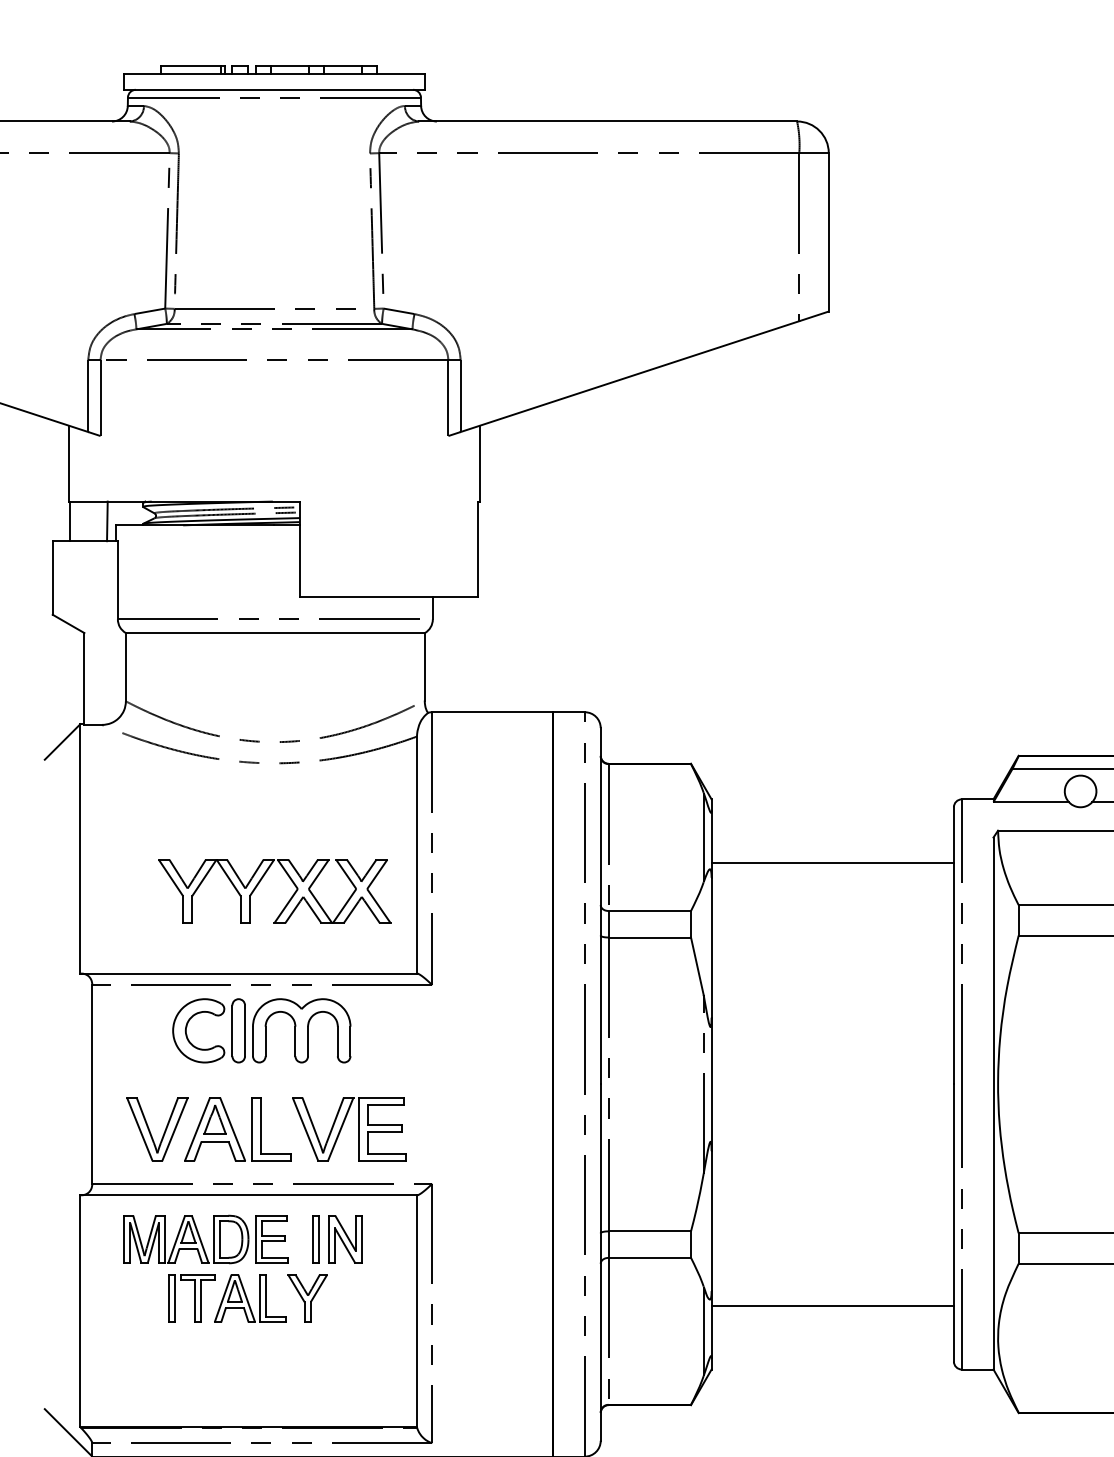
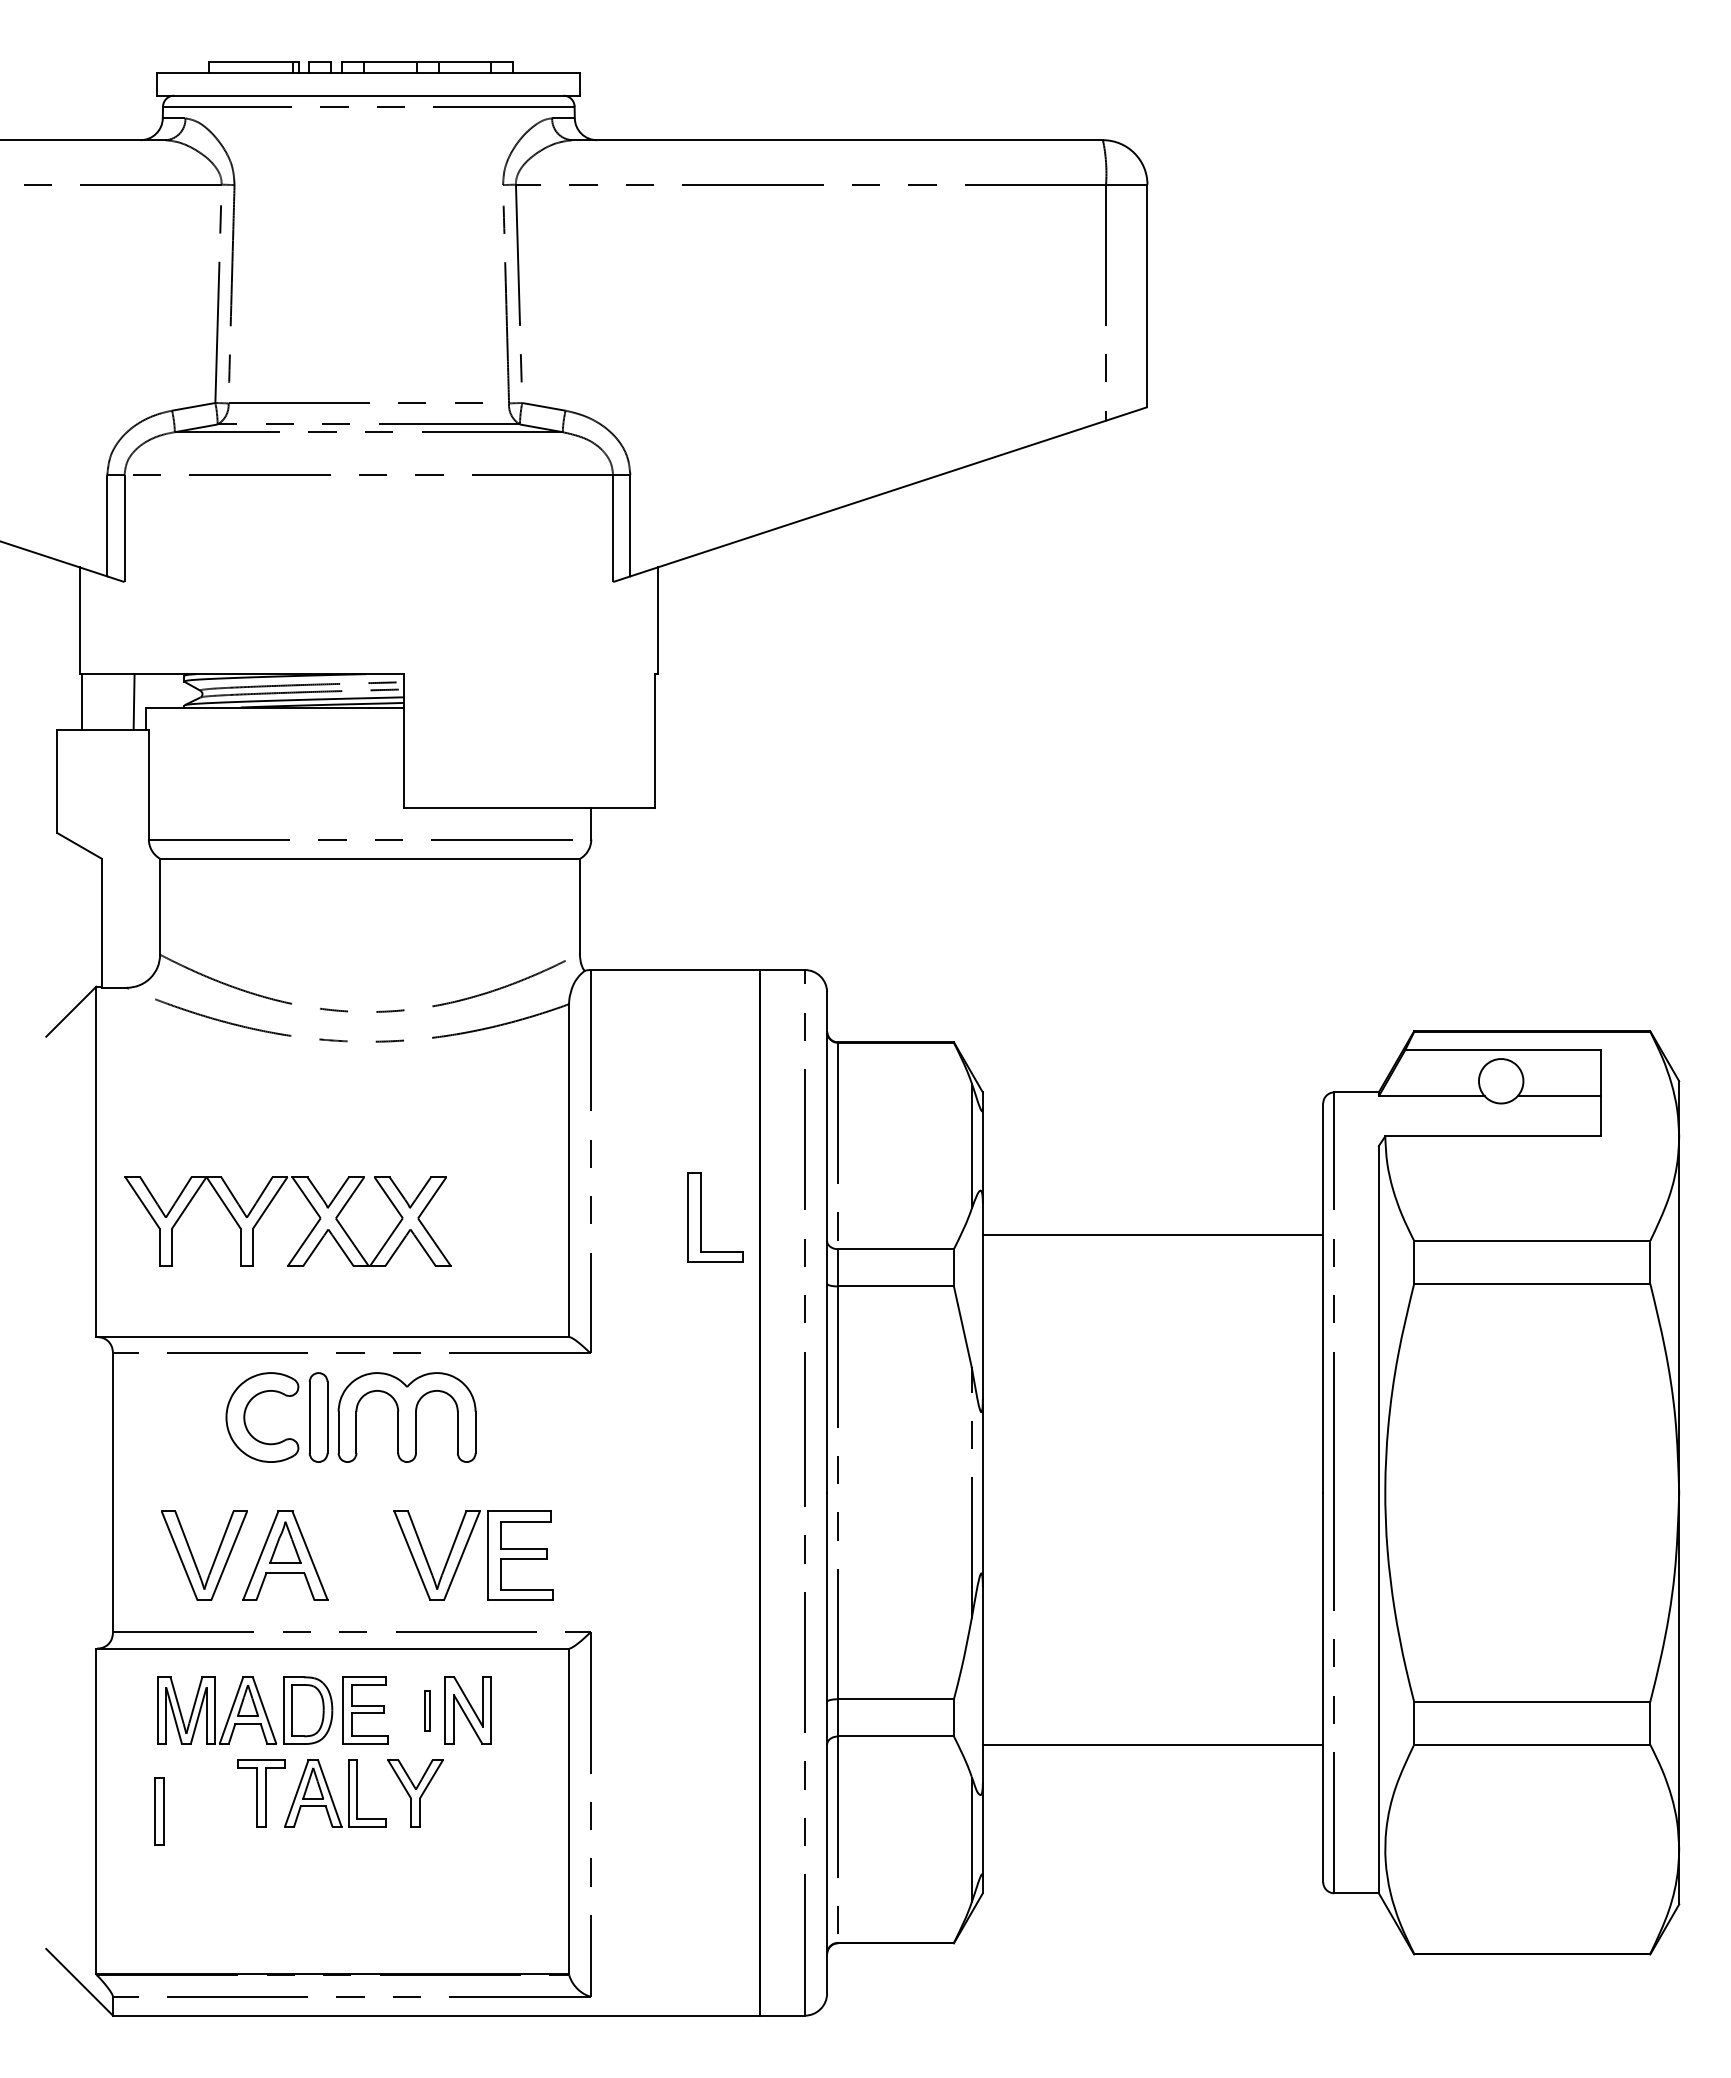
line: (832, 862) -> (1152, 1235), moved
part: (260, 881) -> (268, 1207), moved
part: (261, 1129) -> (701, 1217), moved
part: (316, 1239) -> (427, 1710), size x0.6
part: (171, 1298) -> (159, 1811), moved
line: (832, 1306) -> (1152, 1745), moved

